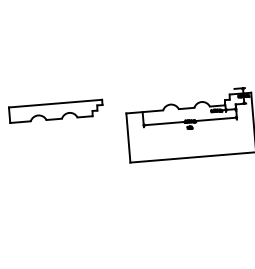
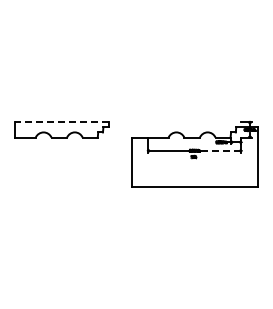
line: (55, 104) -> (61, 122), solid -> dashed
line: (216, 118) -> (221, 150), solid -> dashed

